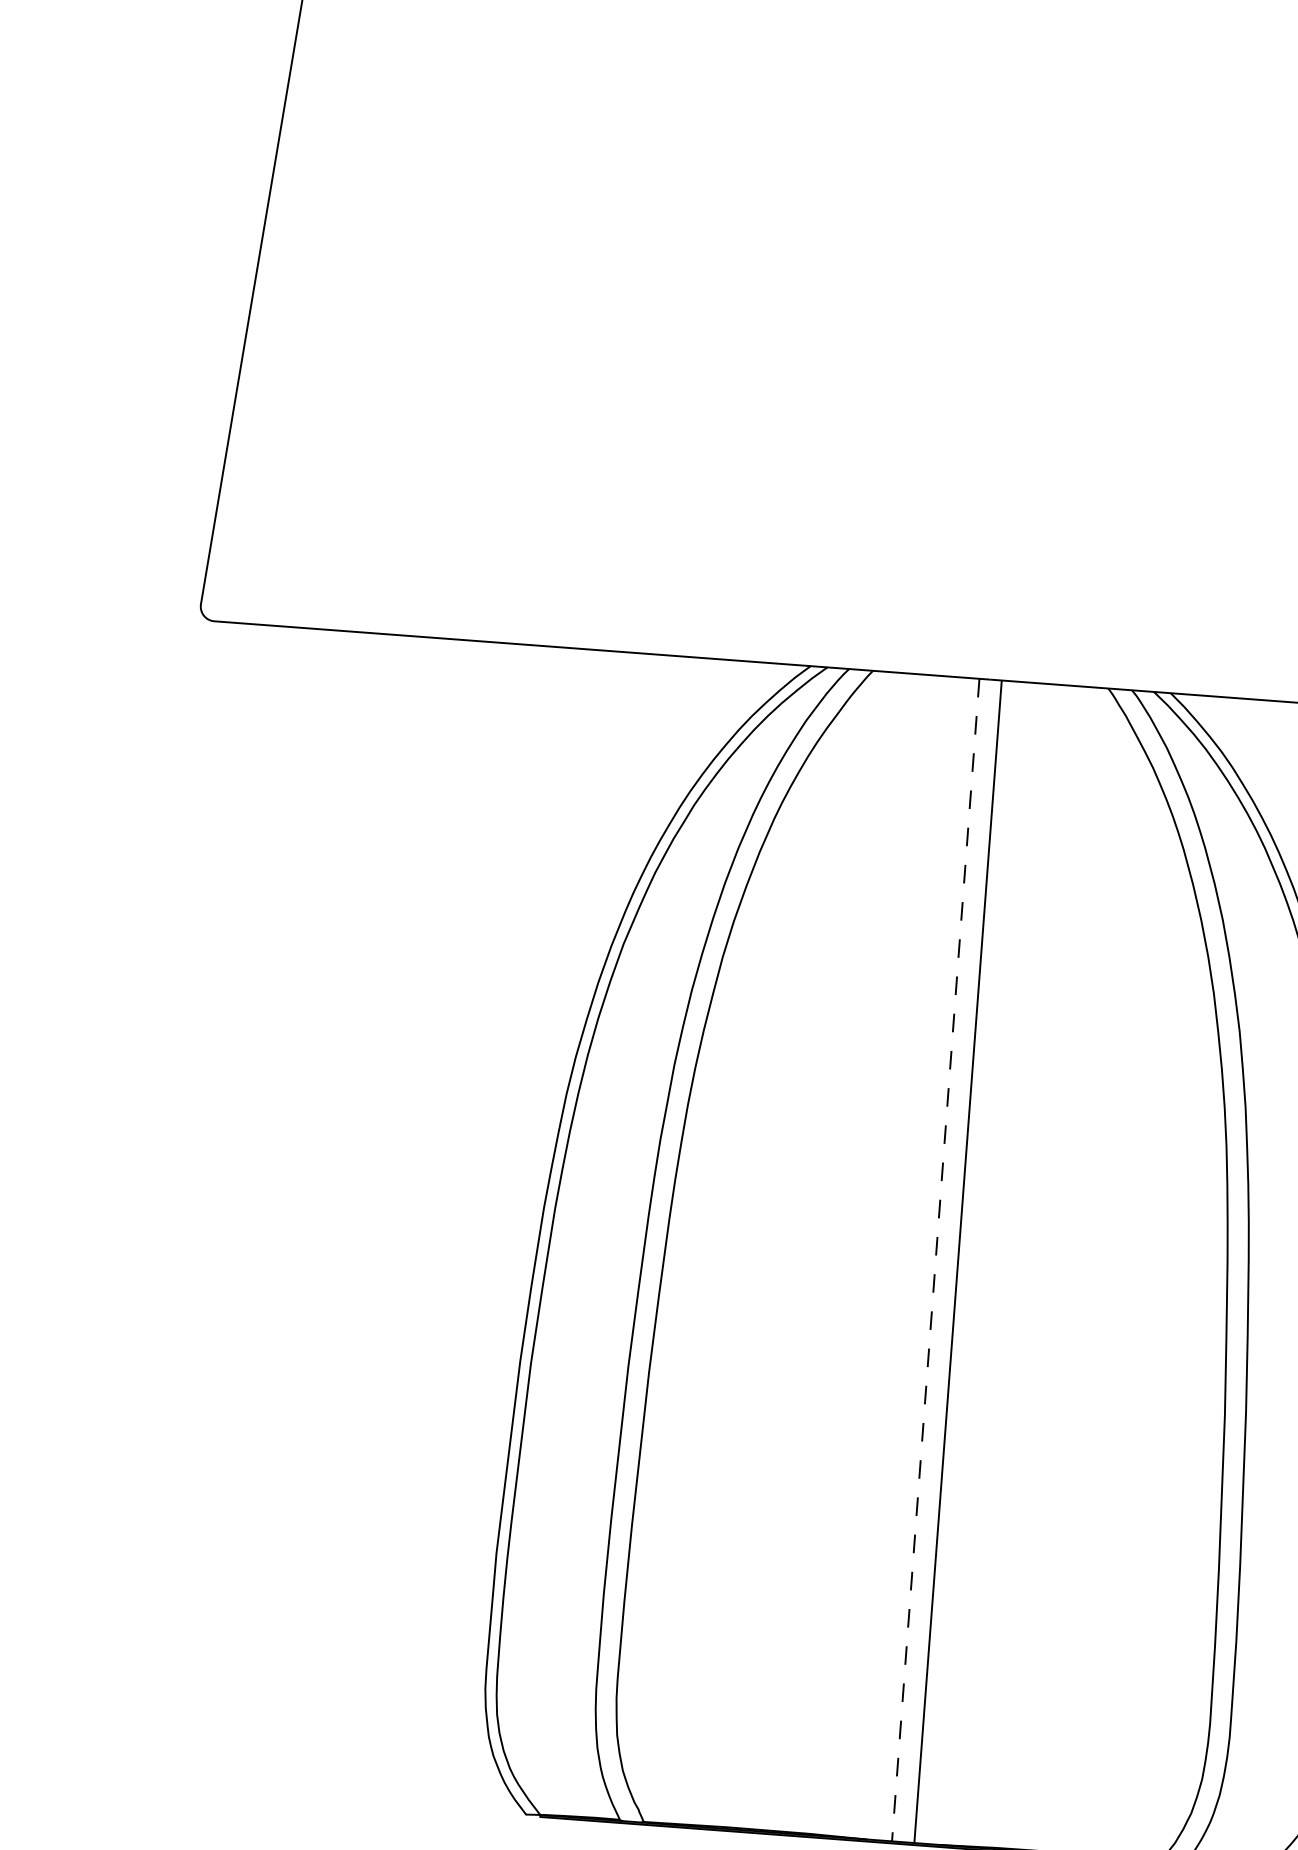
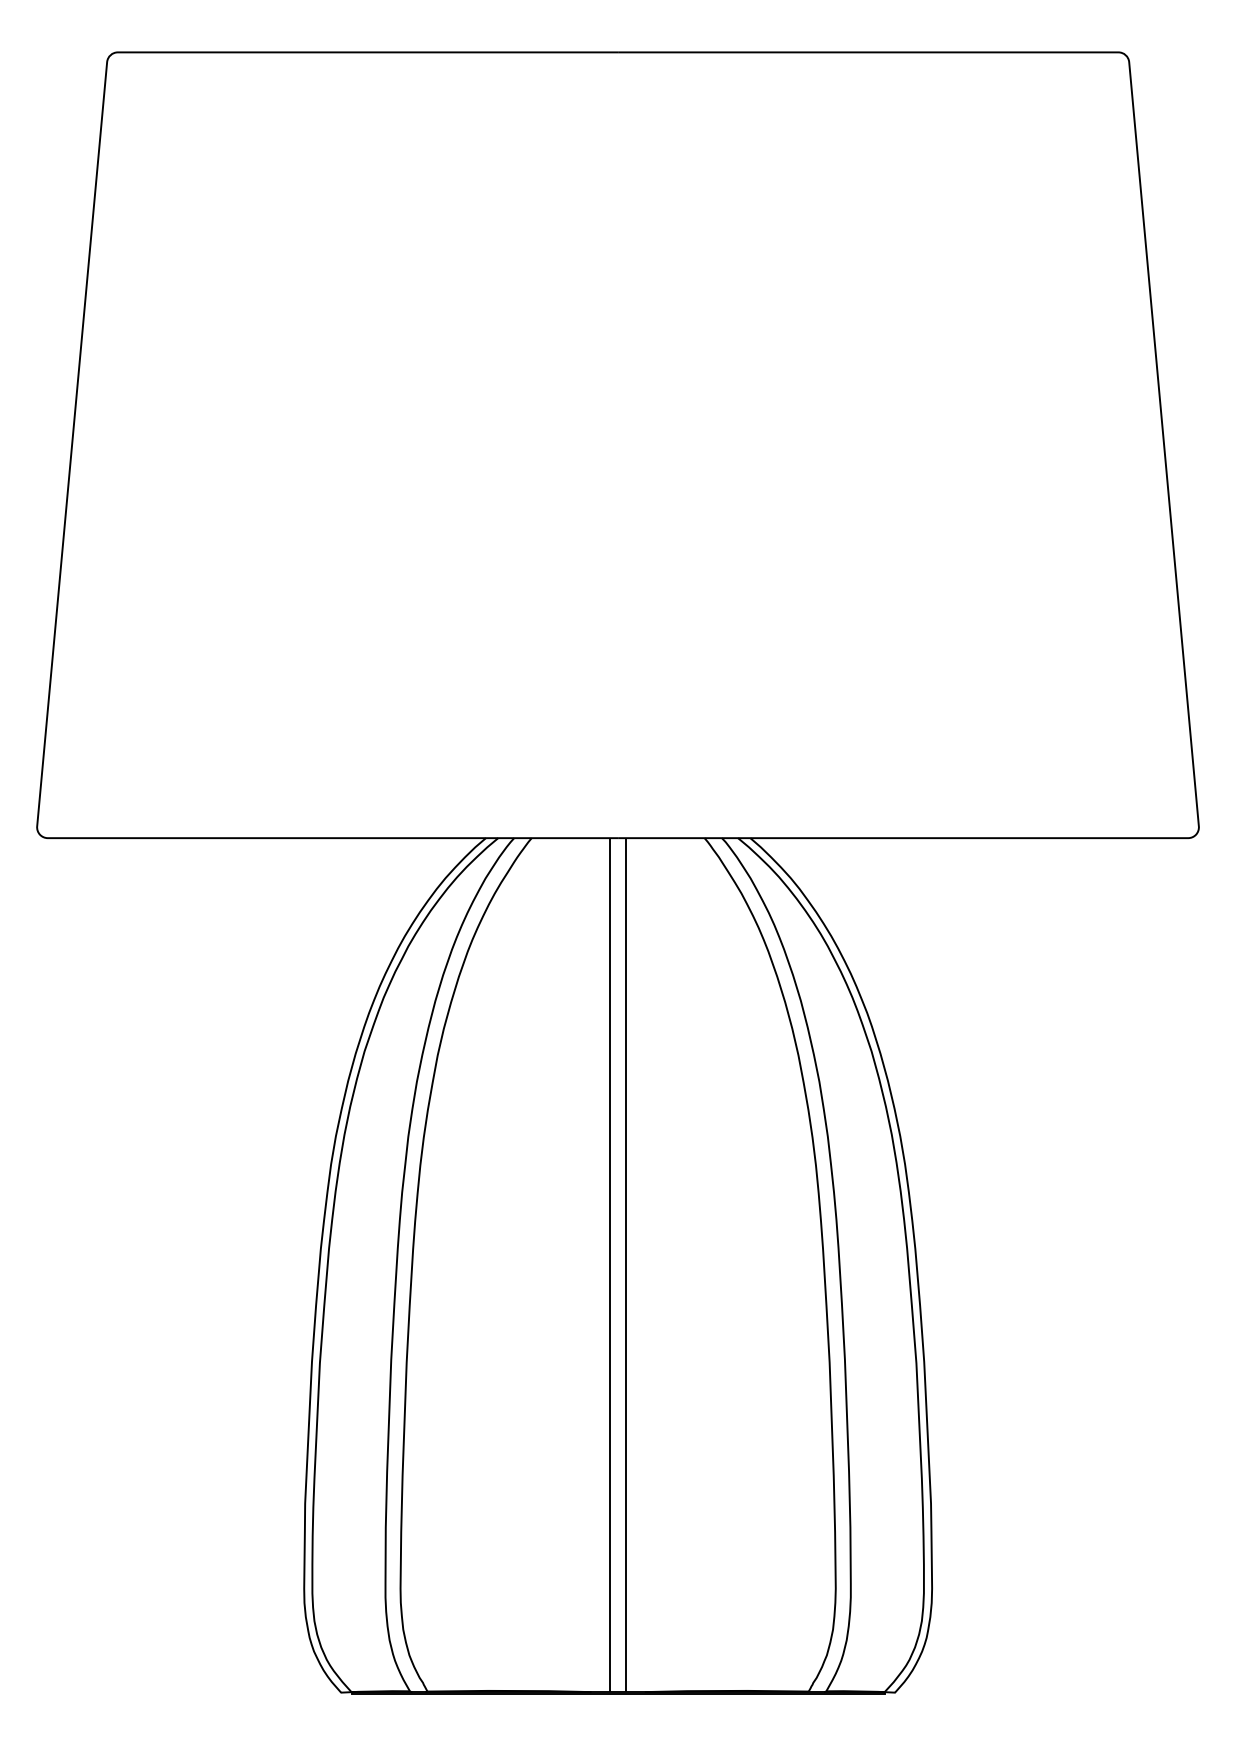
line: (935, 1260) -> (609, 1265), dashed -> solid

